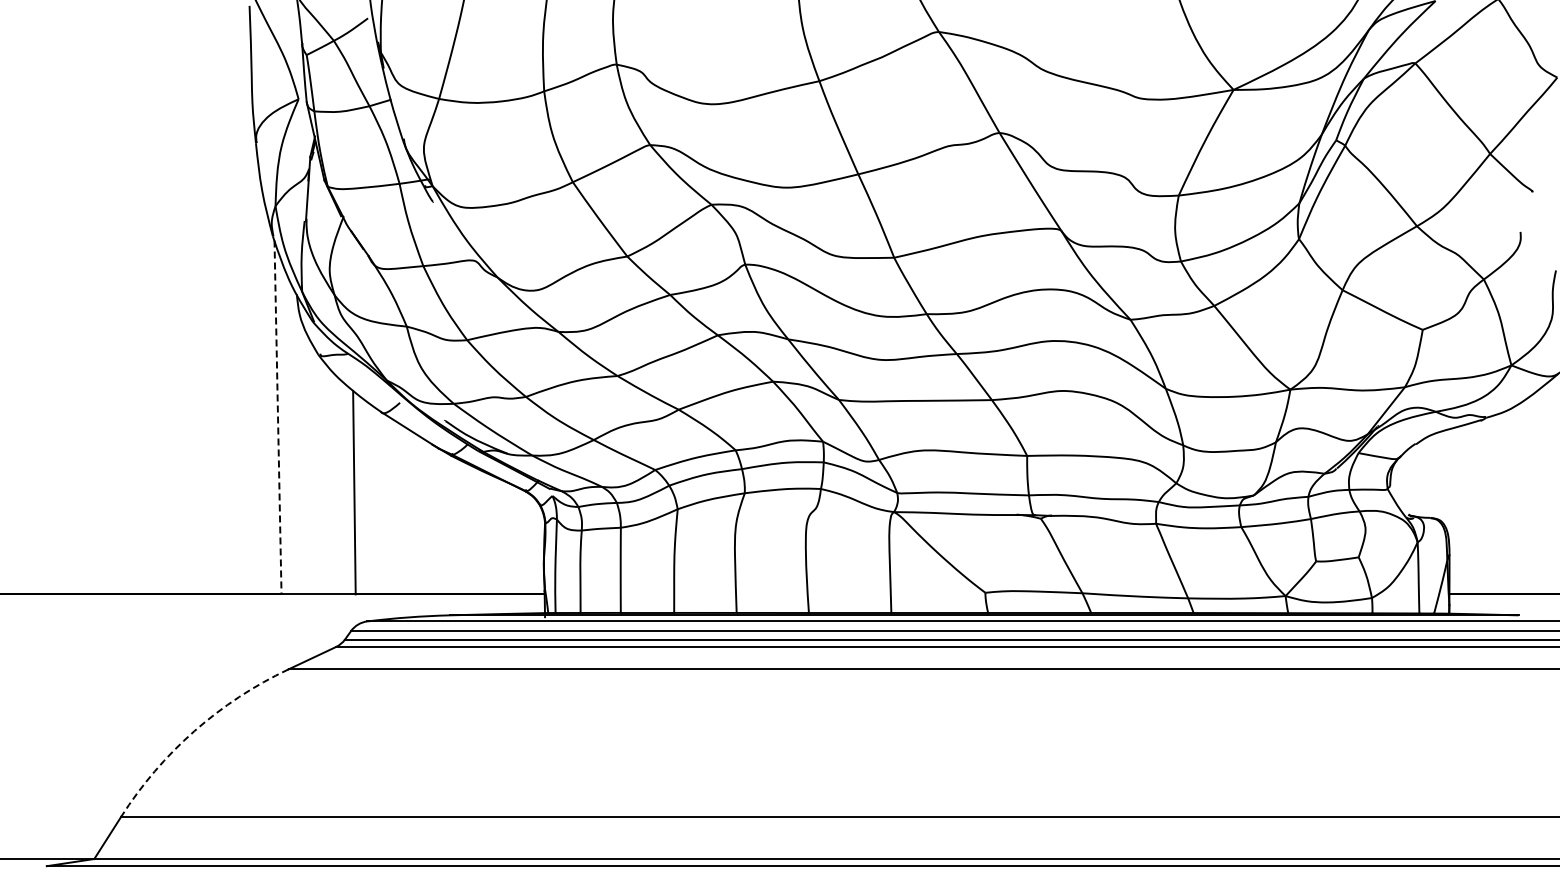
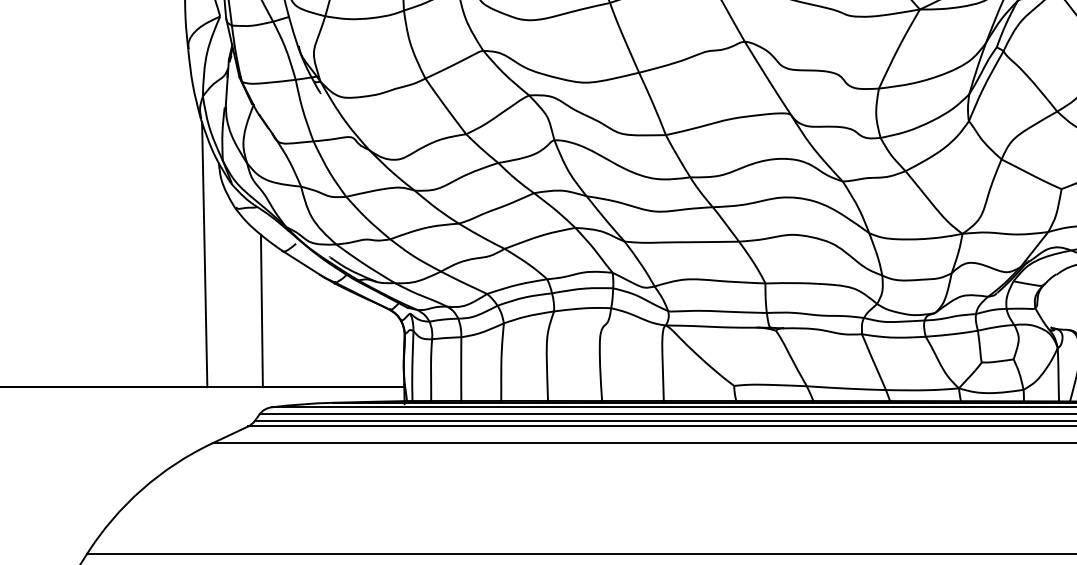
line: (278, 417) -> (205, 254), dashed -> solid
arc: (194, 731) -> (142, 489), dashed -> solid

